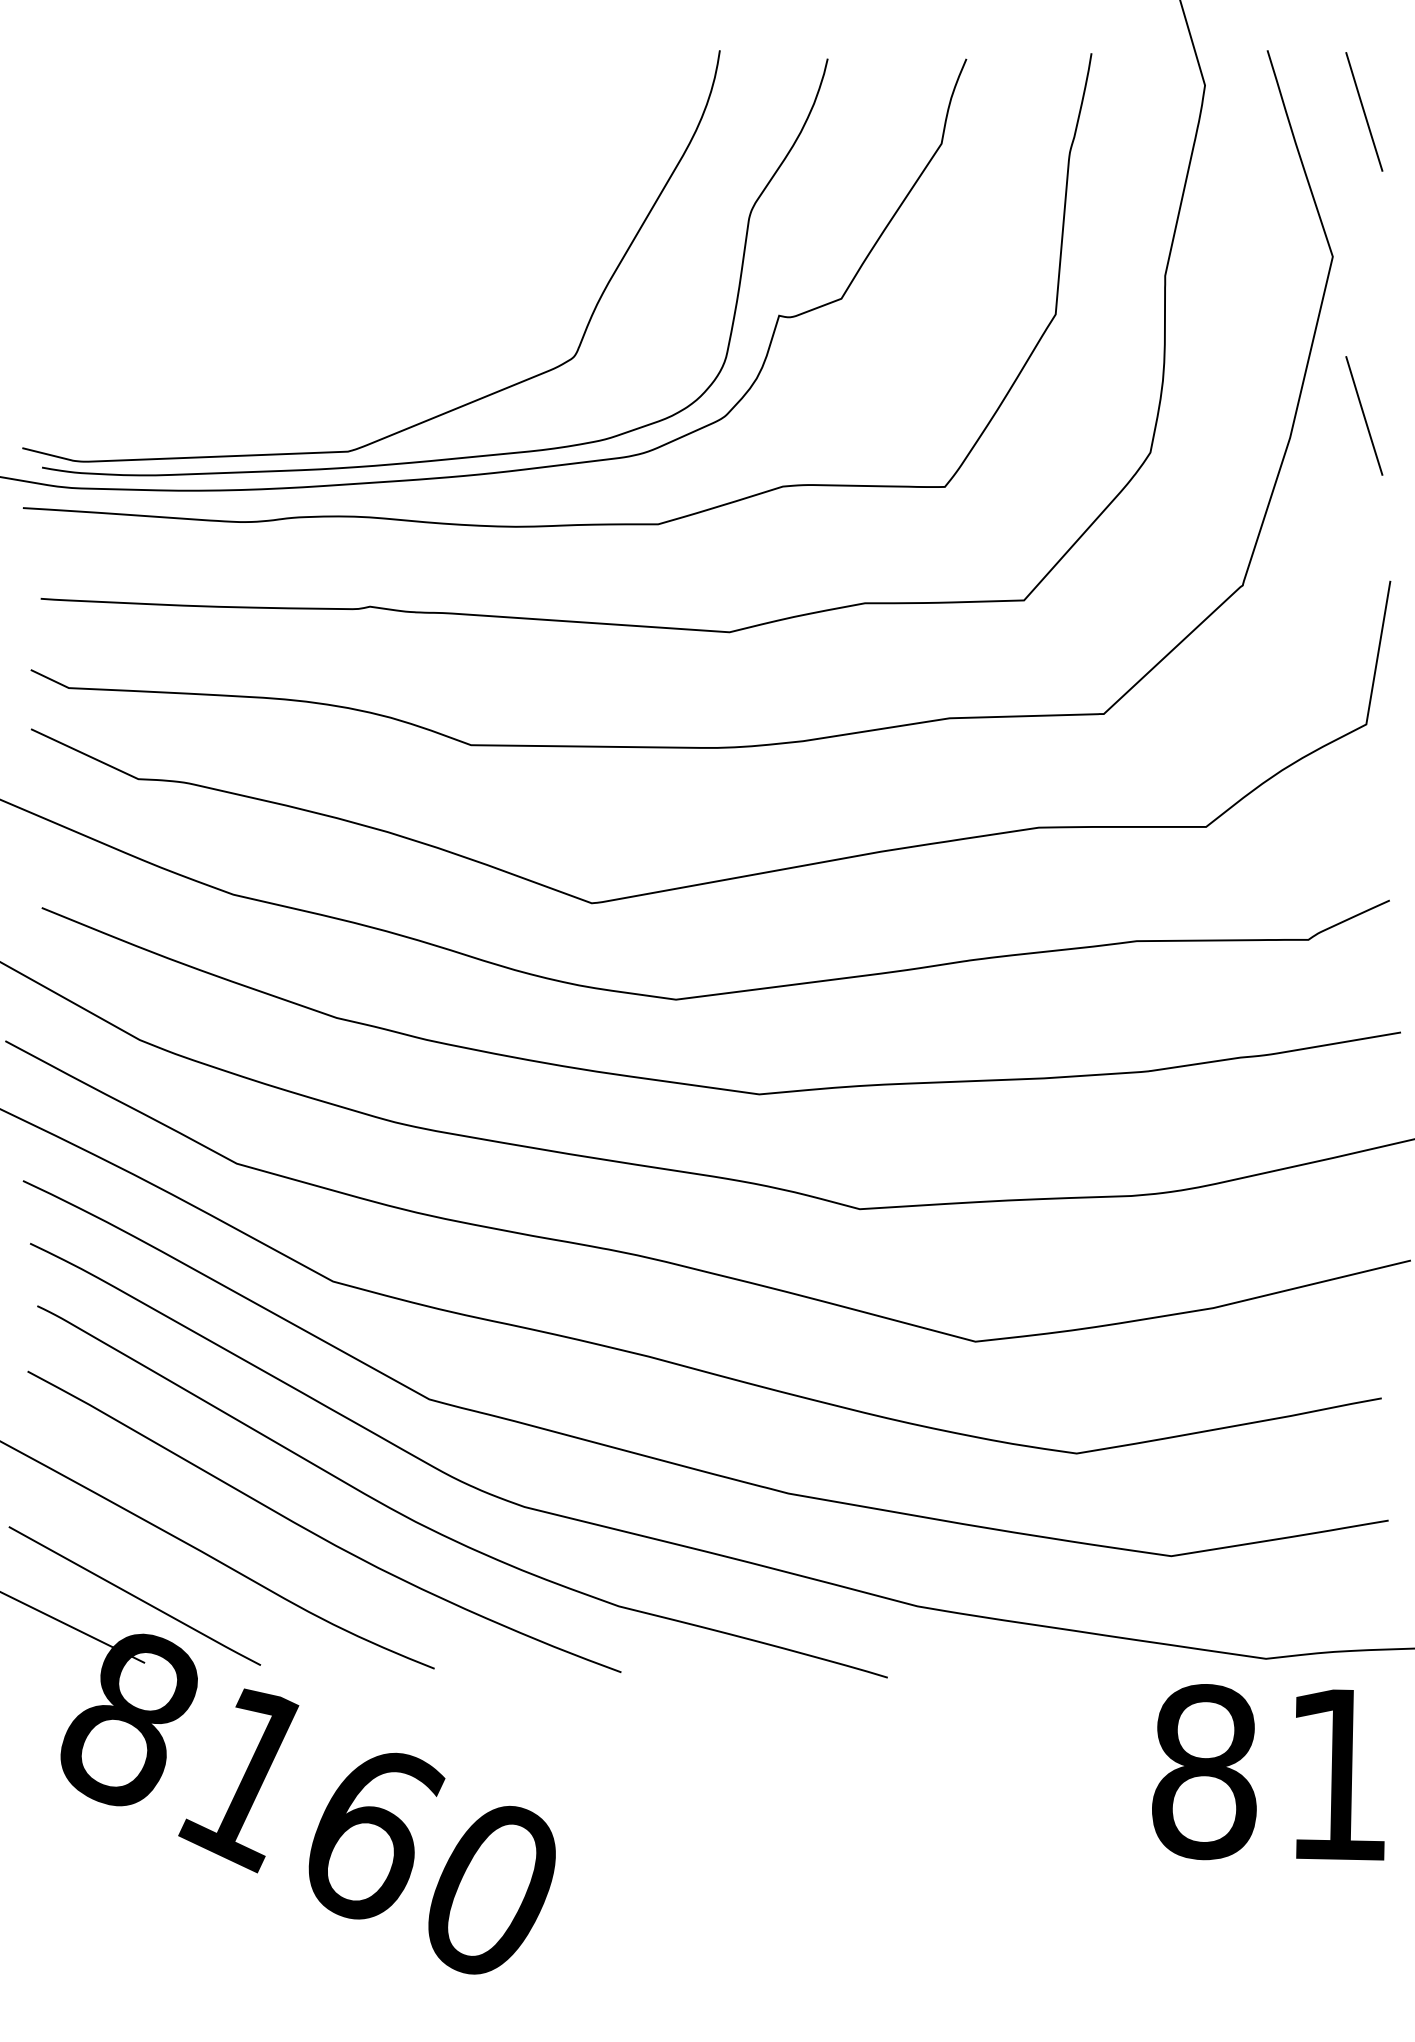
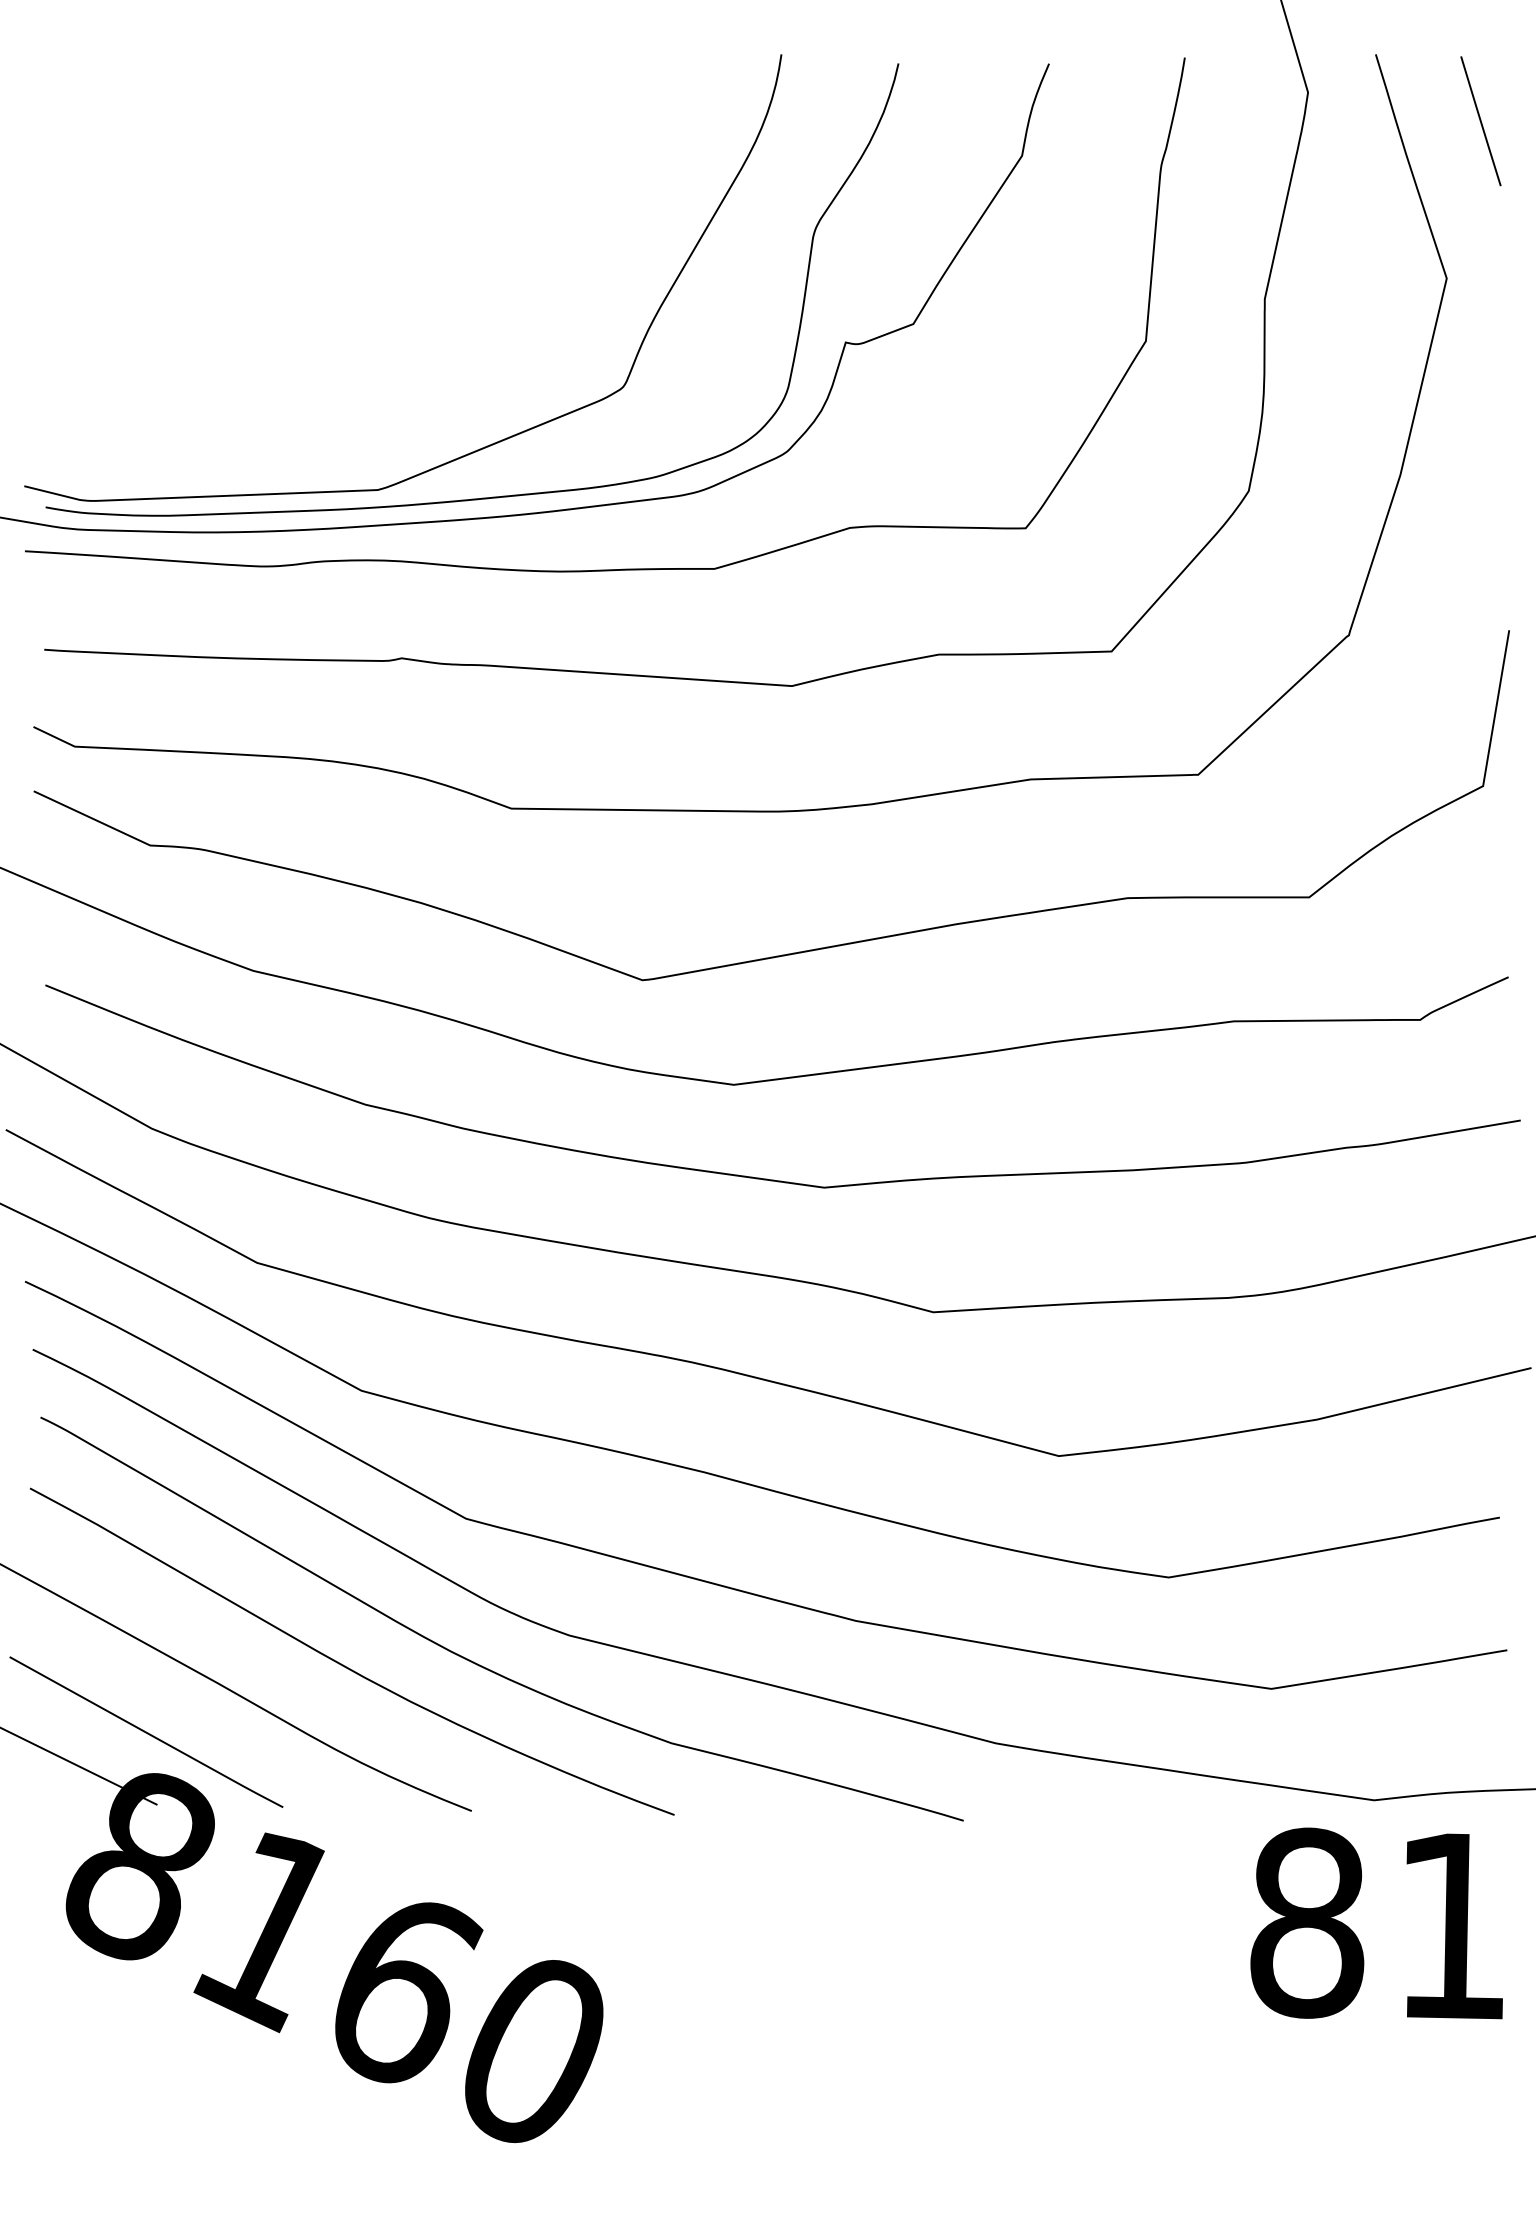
line: (1363, 416) -> (1480, 451), removed

